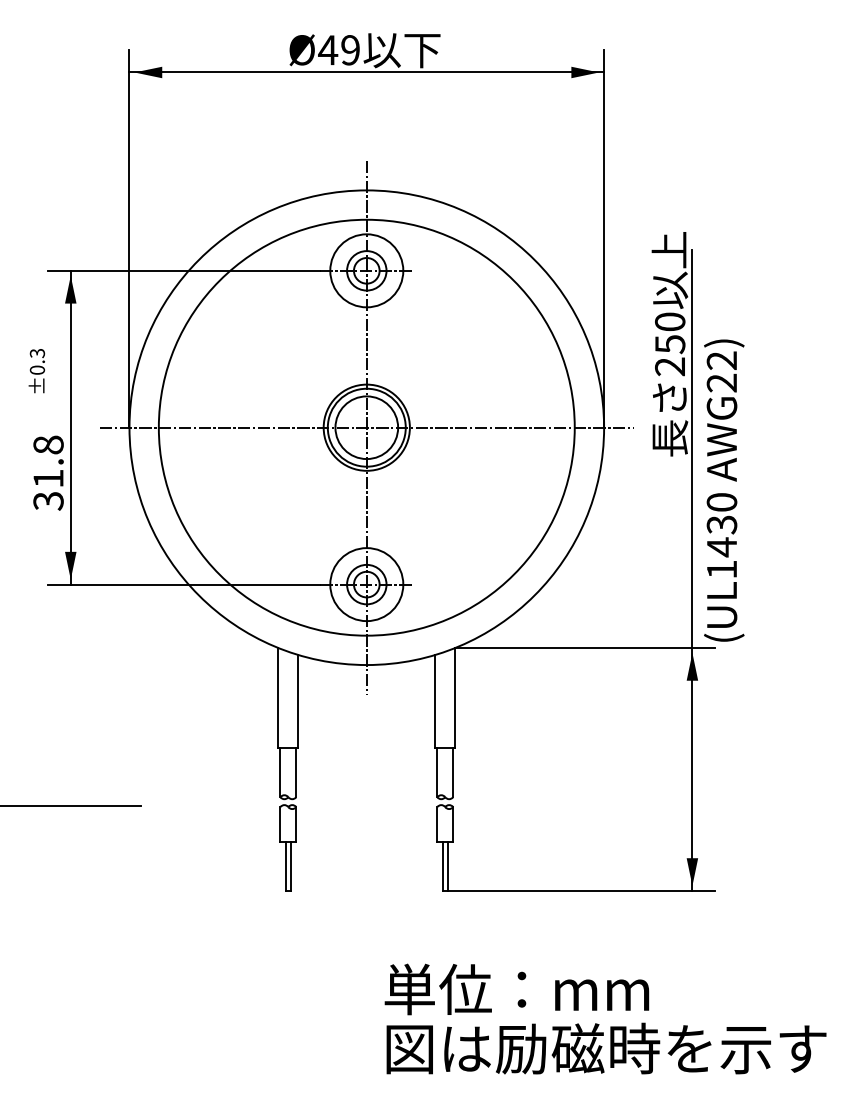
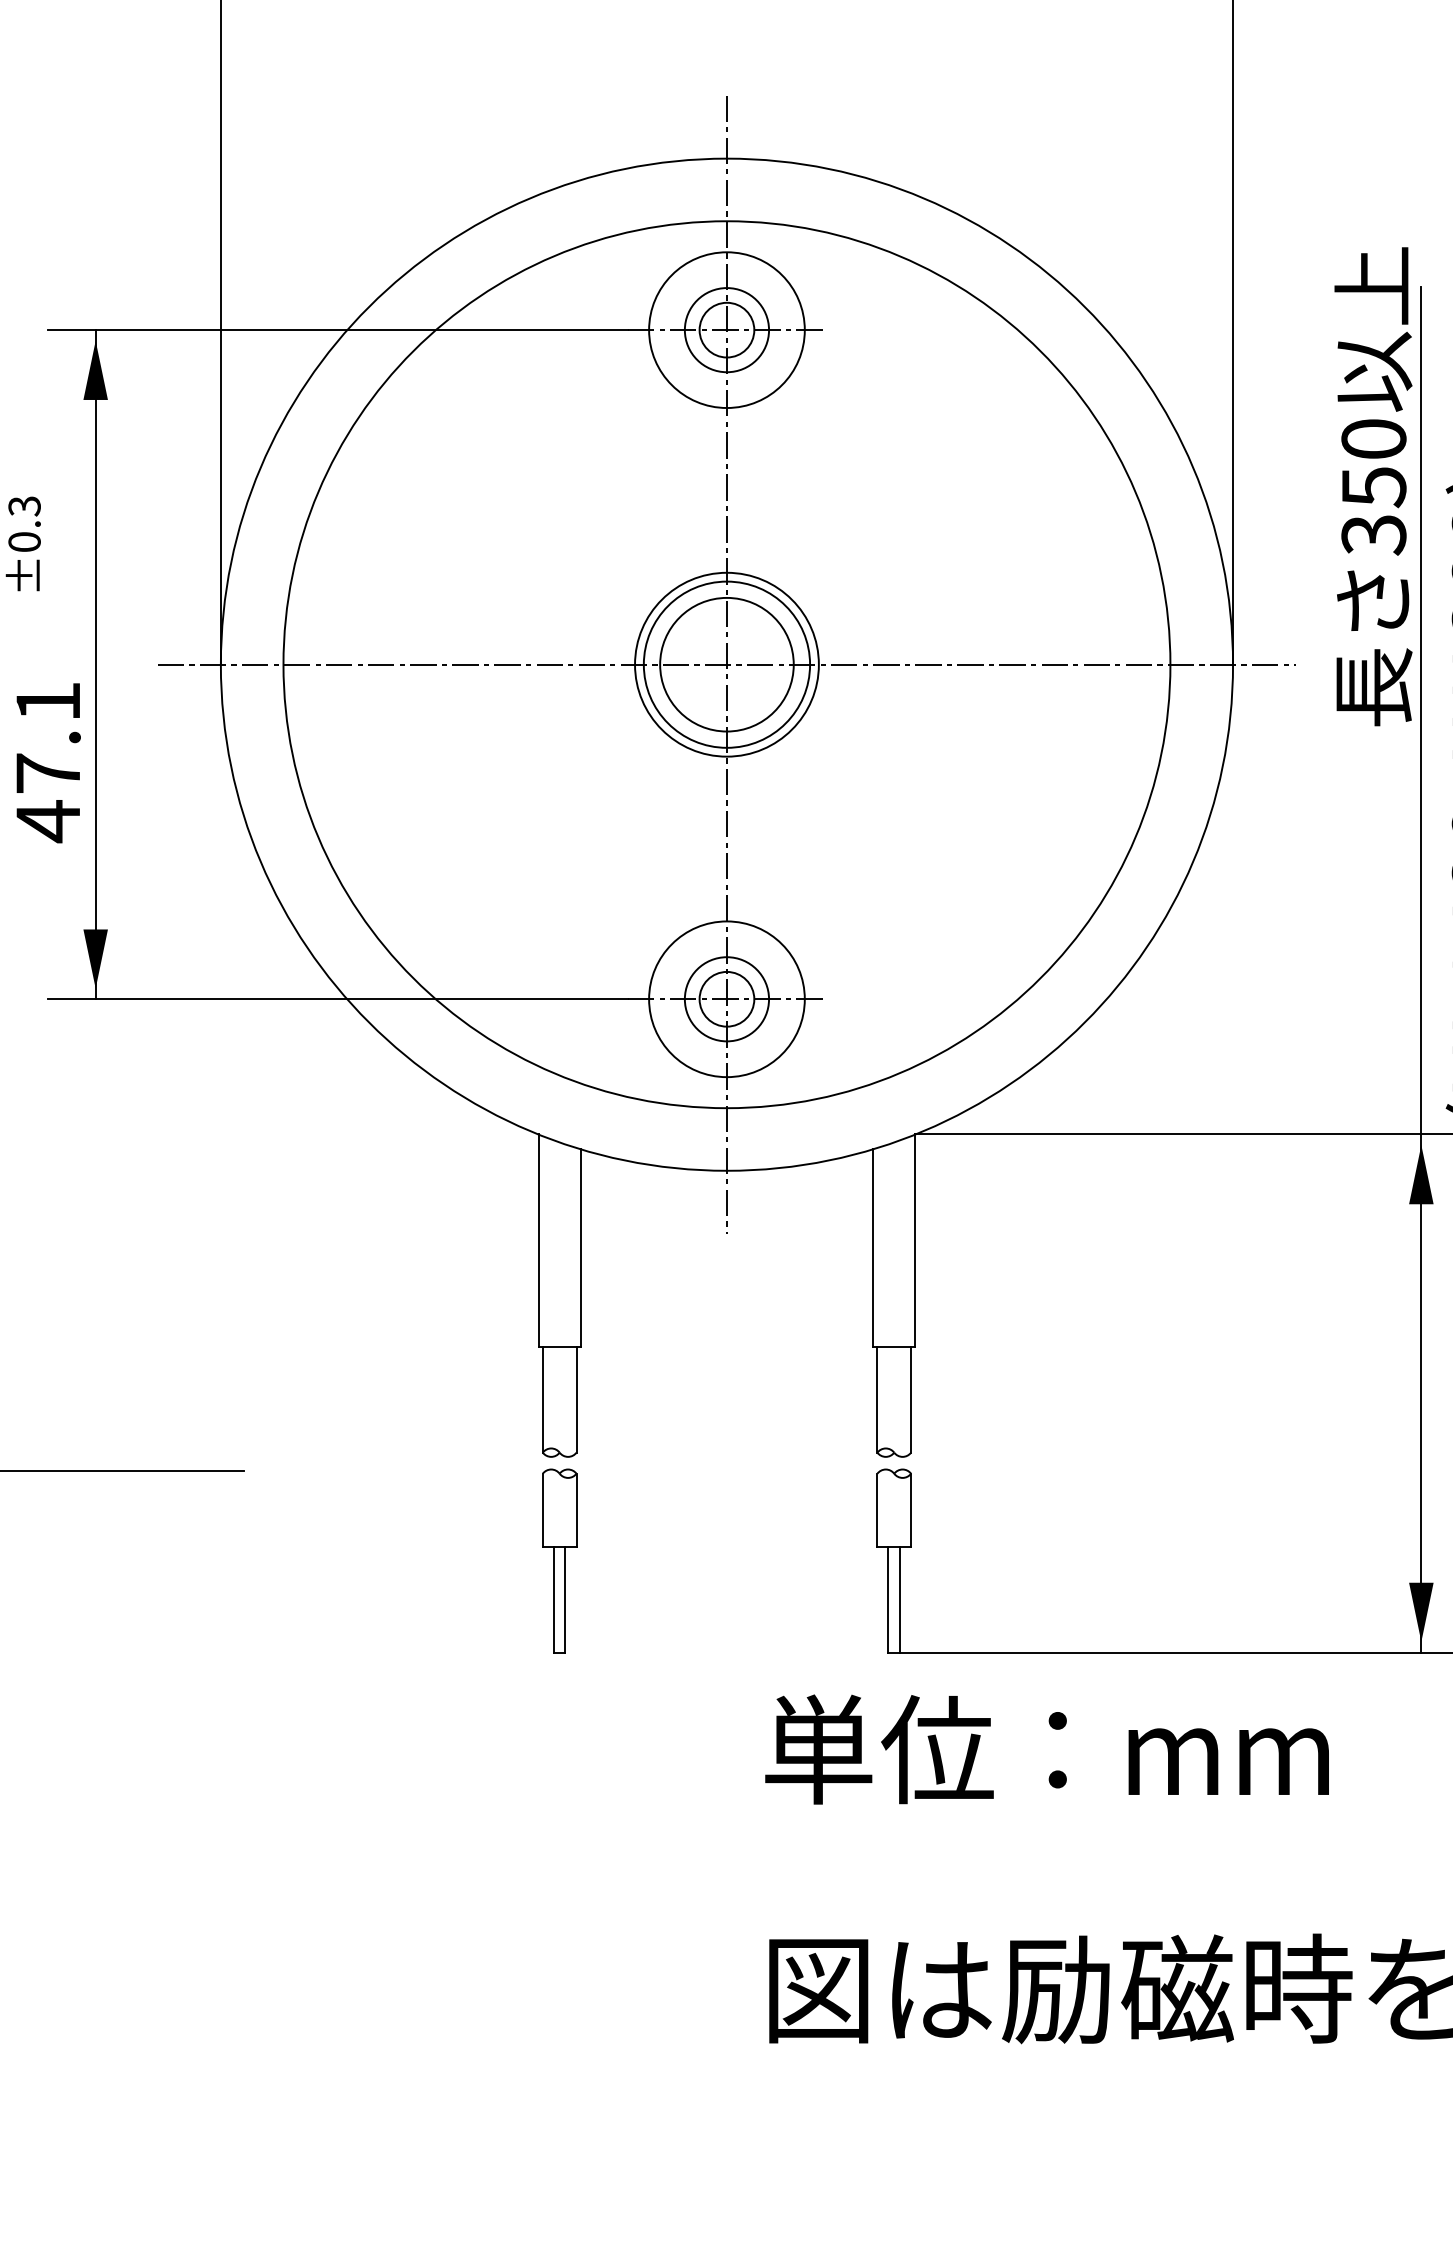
text: (670, 366) -> (1374, 534), 250 -> 350
text: (48, 473) -> (48, 762), 31.8 -> 47.1
text: (516, 989) -> (1046, 1749), moved

